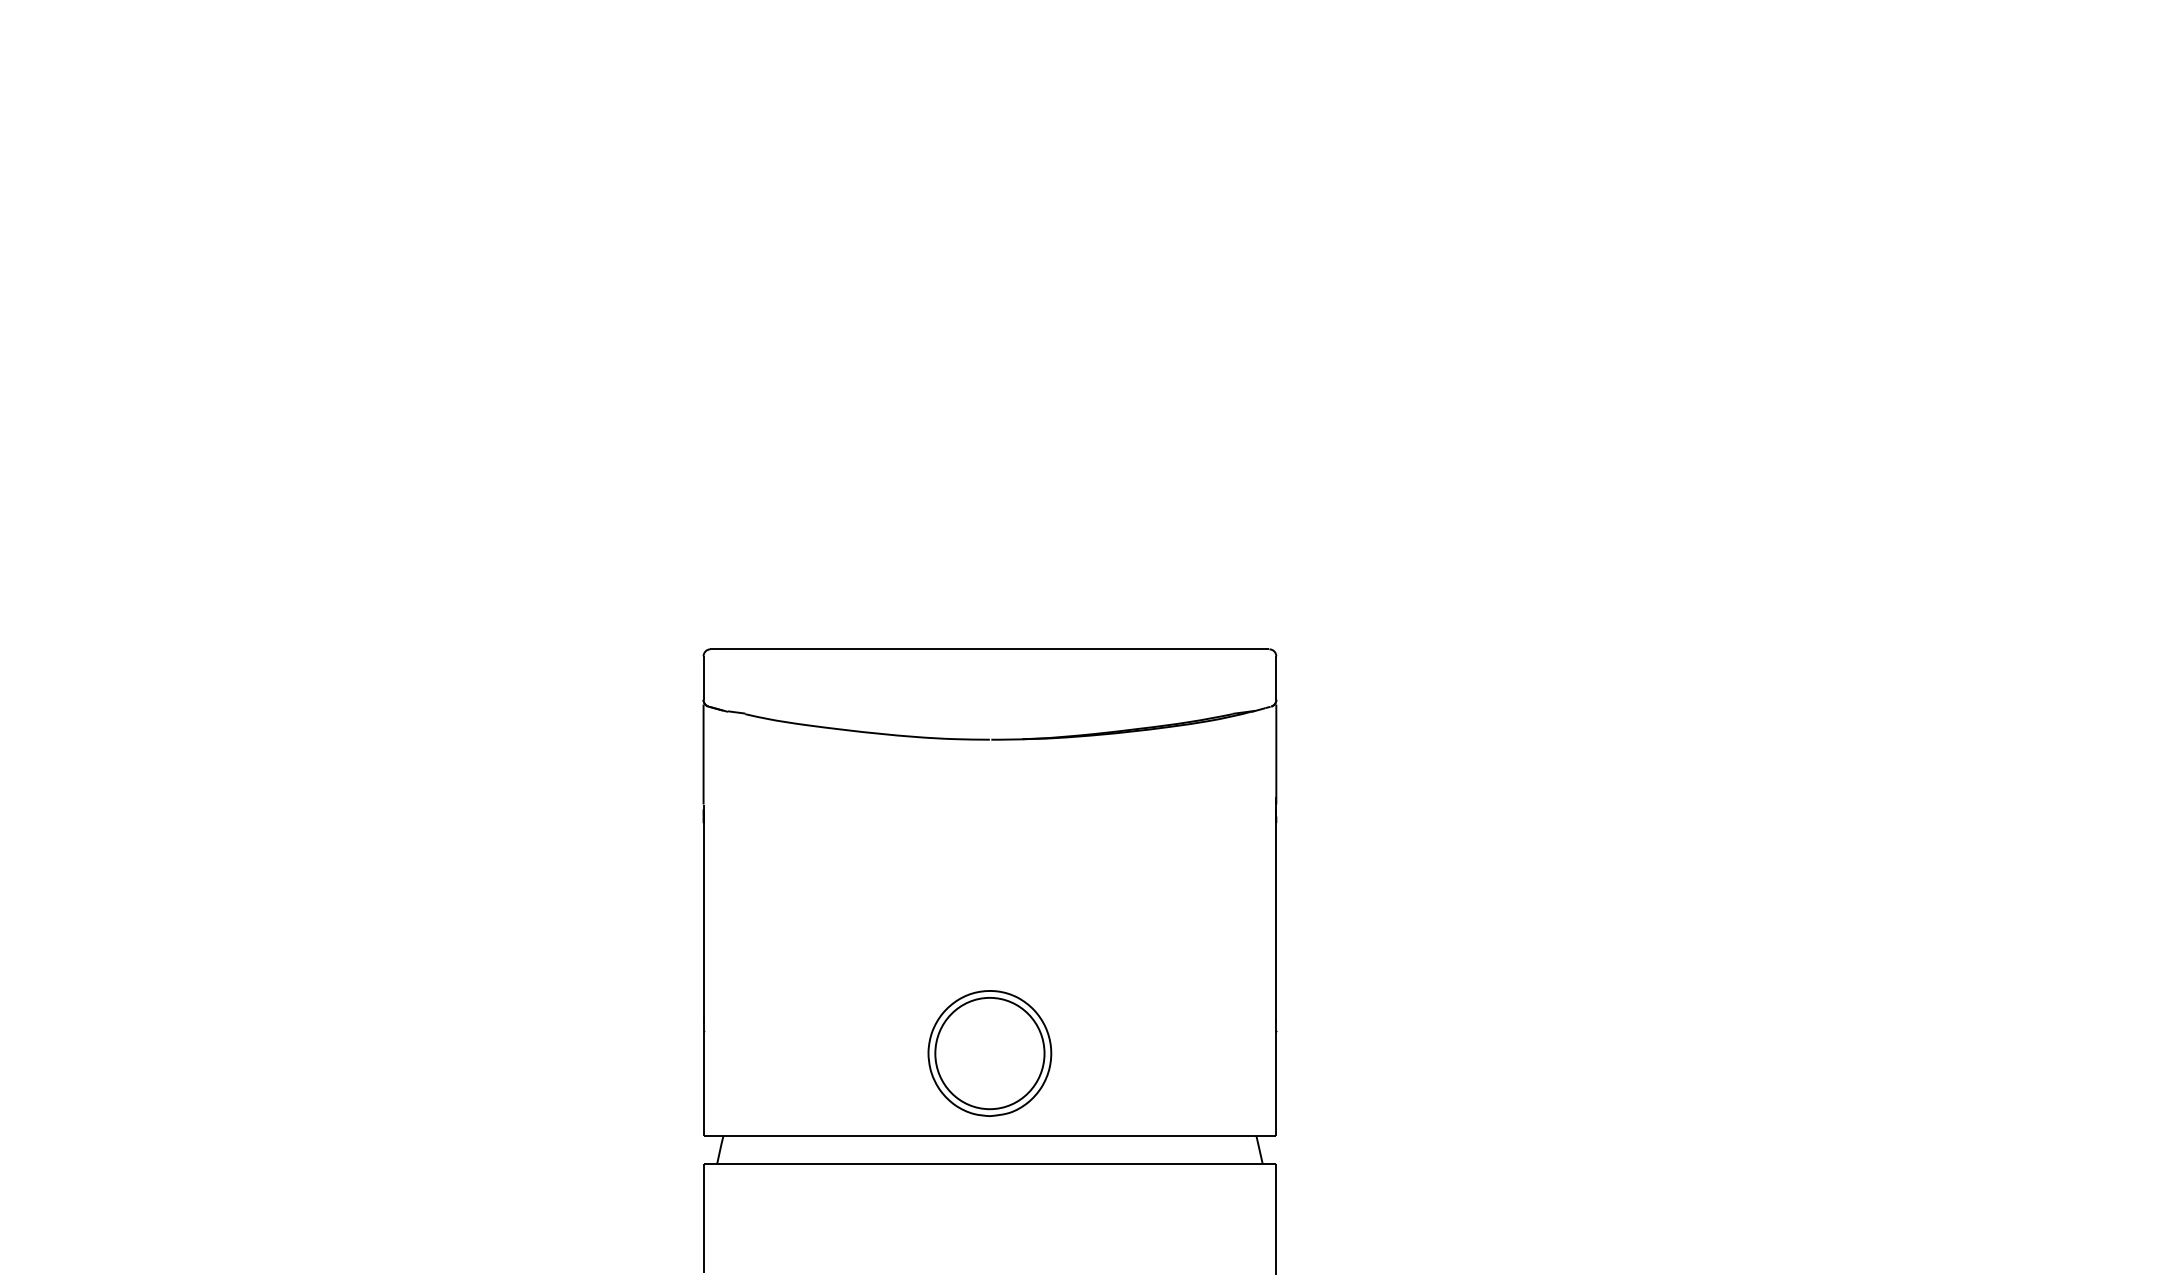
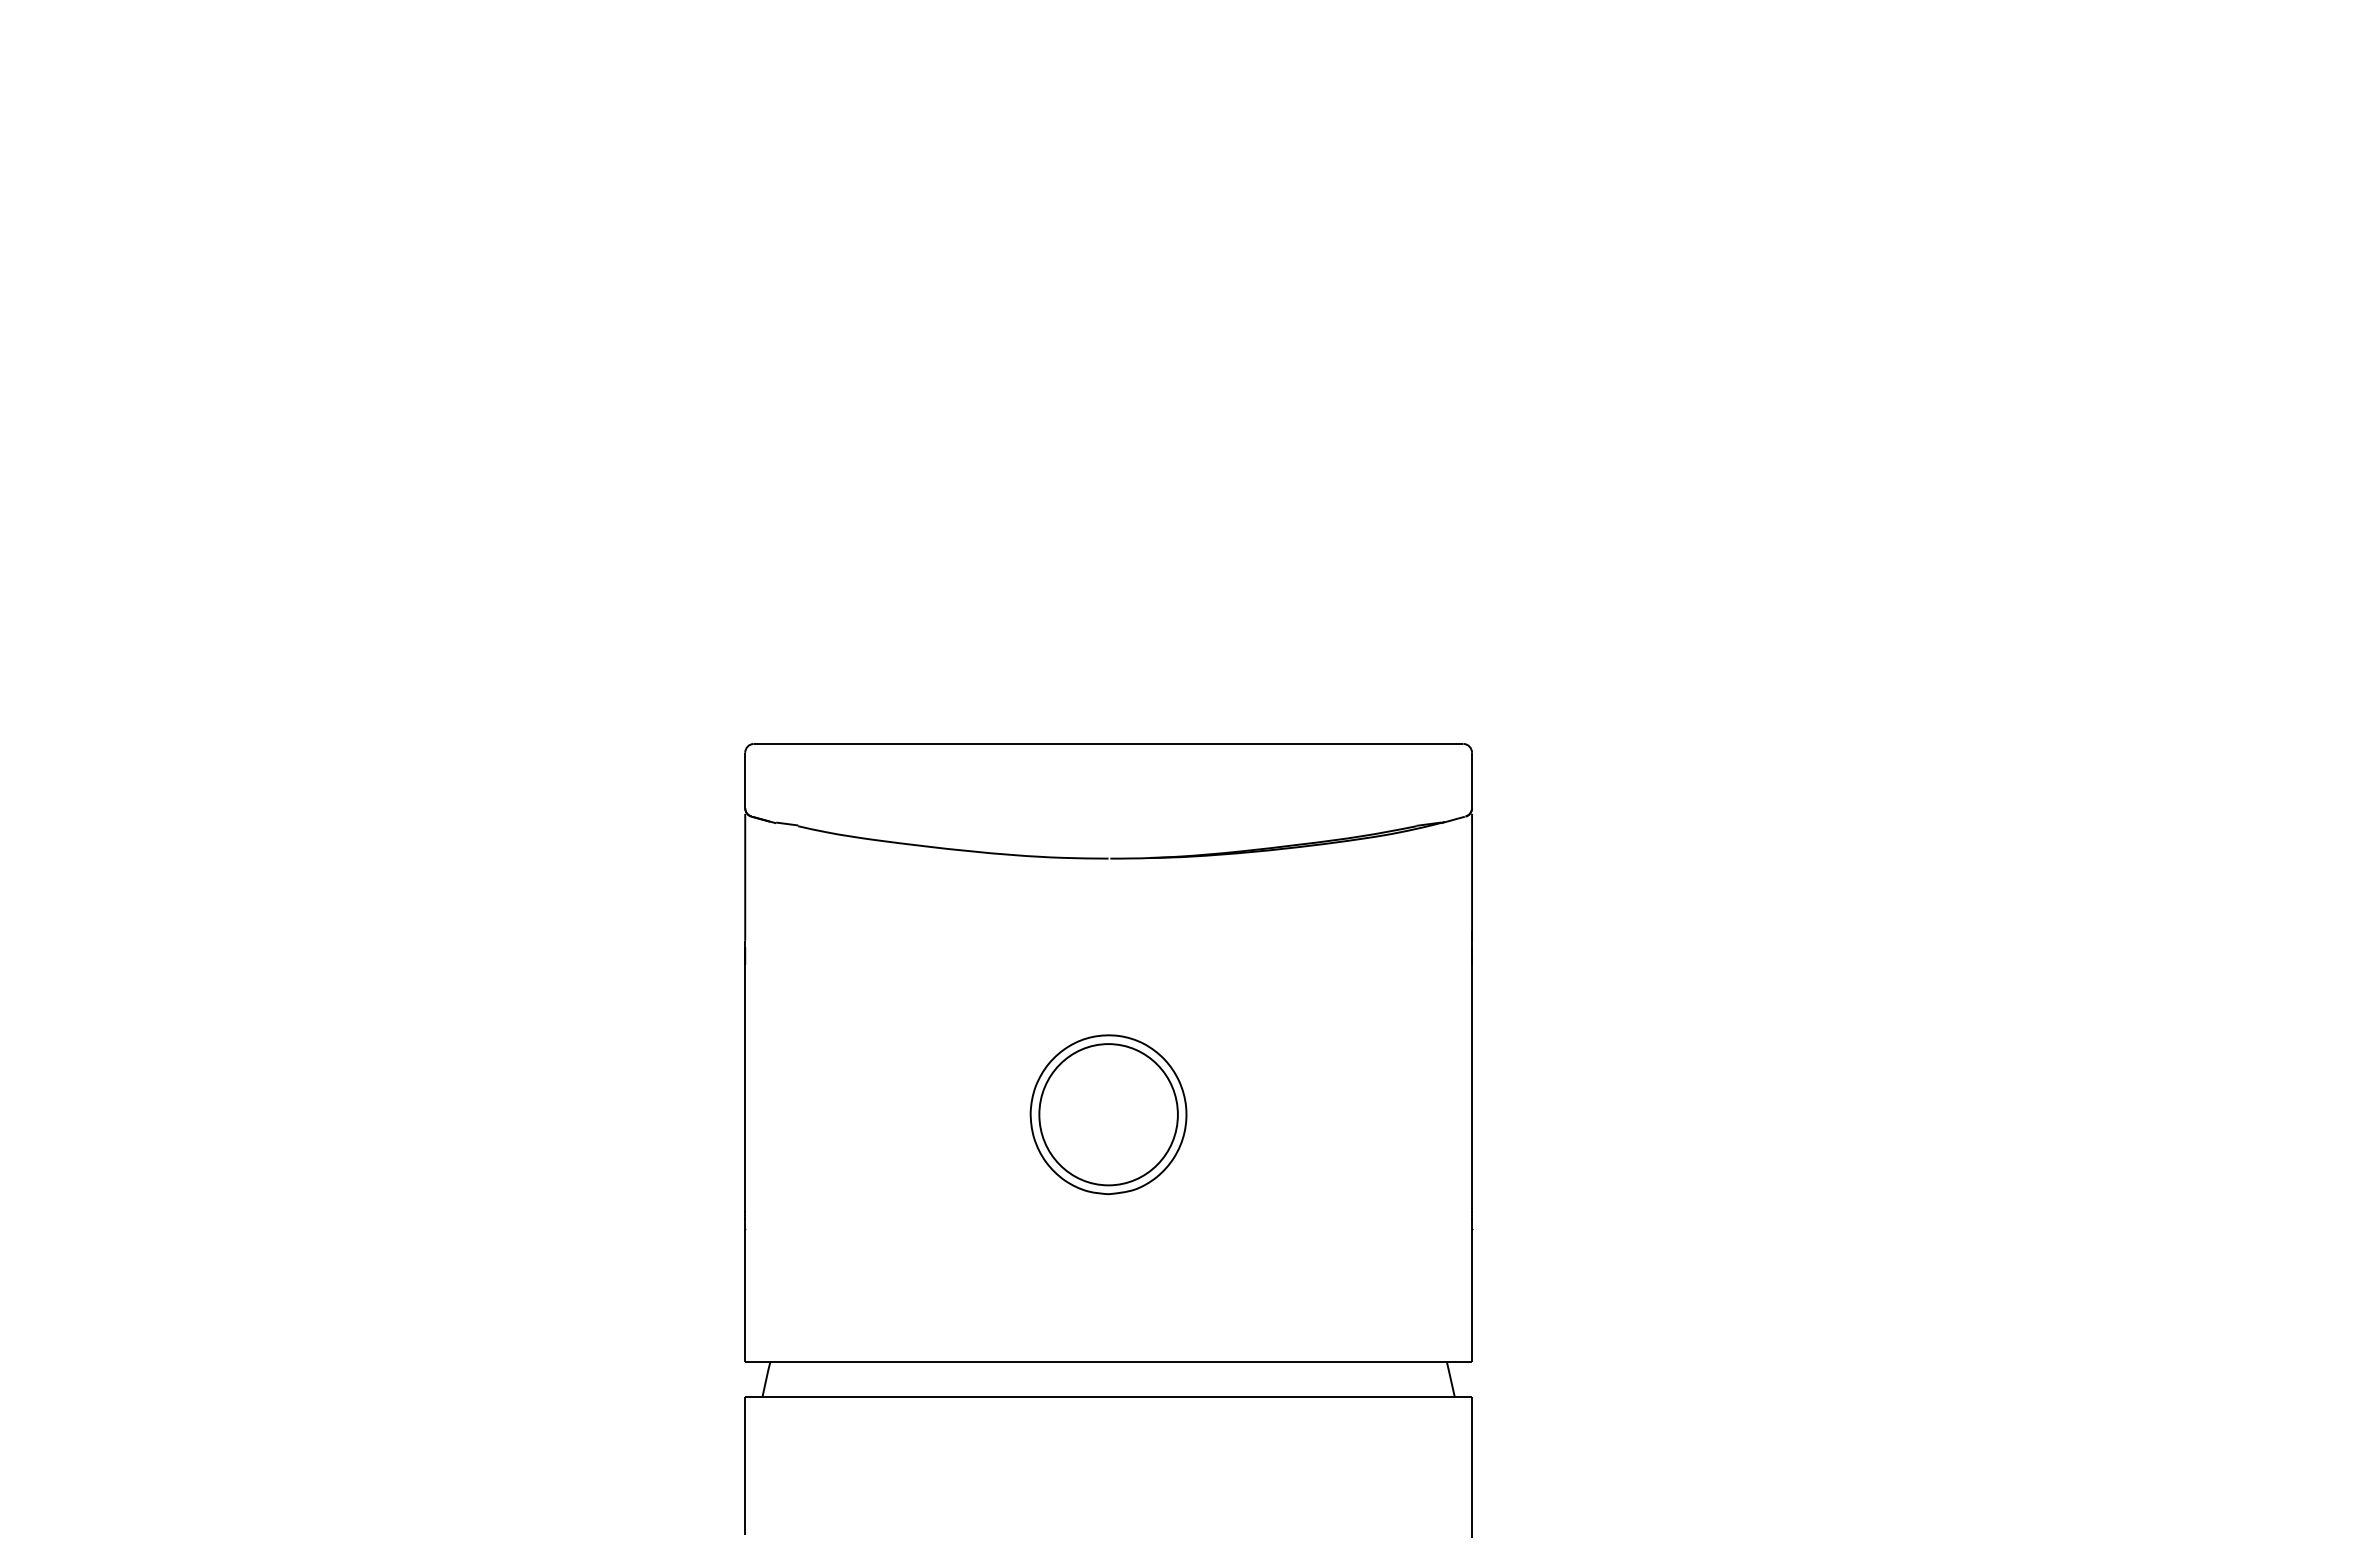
part: (989, 1053) -> (1108, 1114), moved

